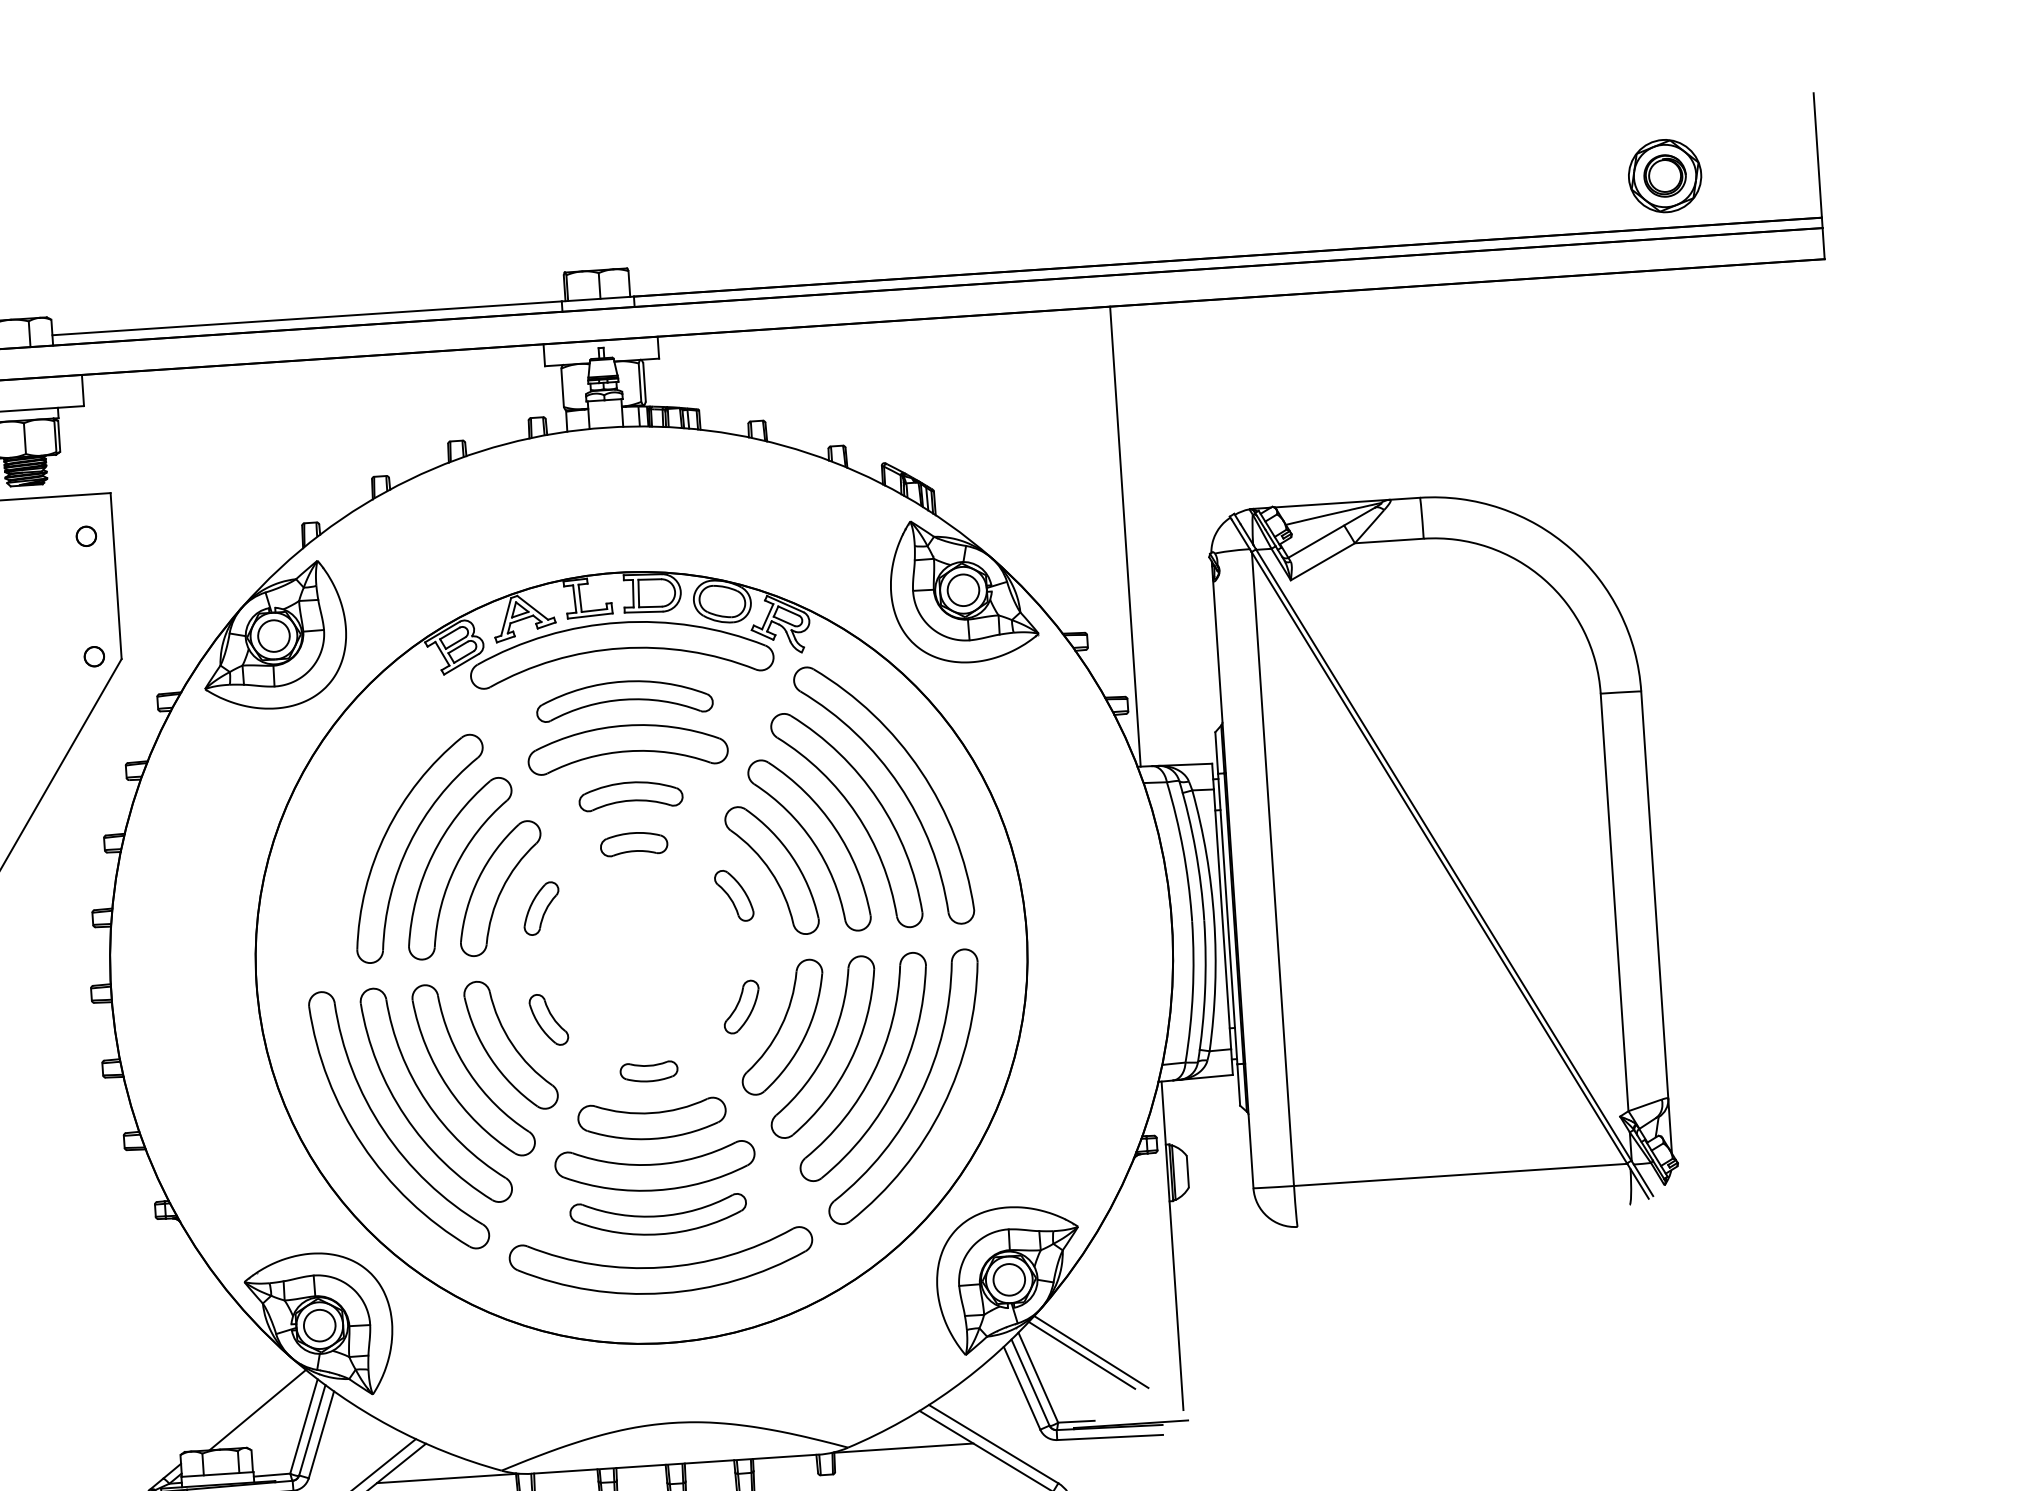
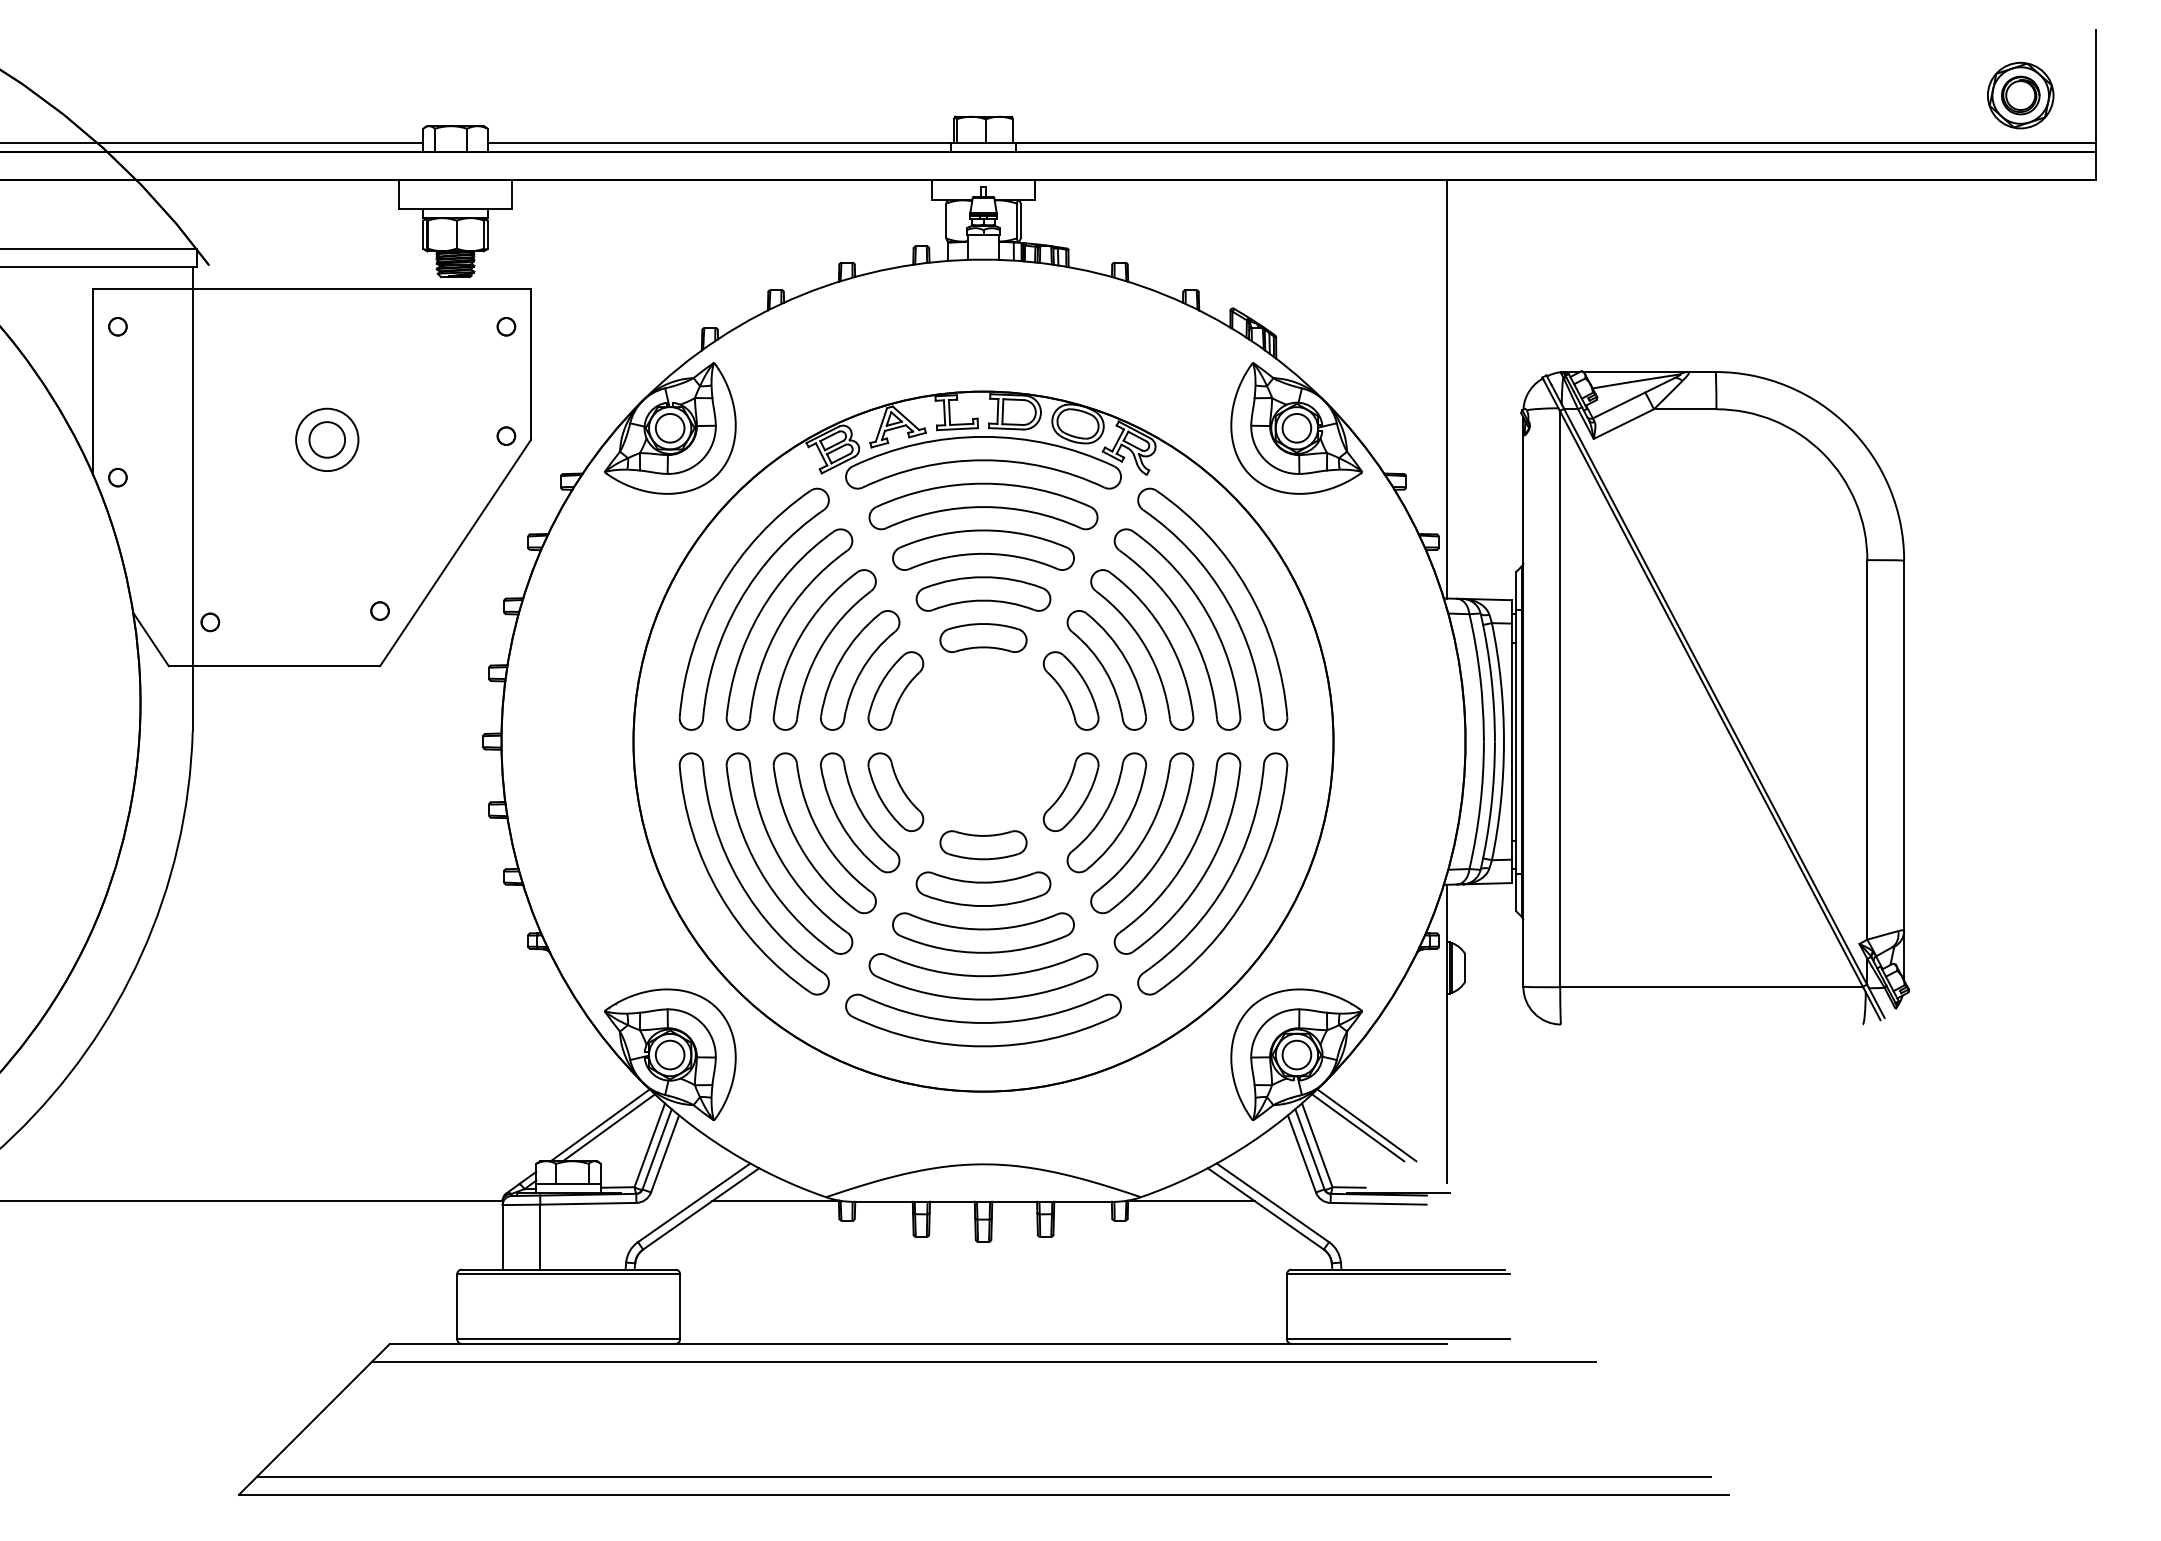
part: (1664, 175) -> (2020, 95), moved
part: (624, 699) -> (983, 506), size x1.43
part: (630, 794) -> (983, 593), size x1.43
part: (364, 822) -> (740, 602), added
part: (633, 843) -> (983, 637), size x1.43
part: (733, 895) -> (1070, 690), size x1.67
part: (541, 908) -> (895, 690), size x1.67
part: (740, 1006) -> (1070, 791), size x1.67
part: (548, 1019) -> (895, 791), size x1.67
part: (649, 1072) -> (983, 845), size x1.67
part: (658, 1216) -> (983, 976), size x1.43
line: (247, 1408) -> (599, 1125), added

